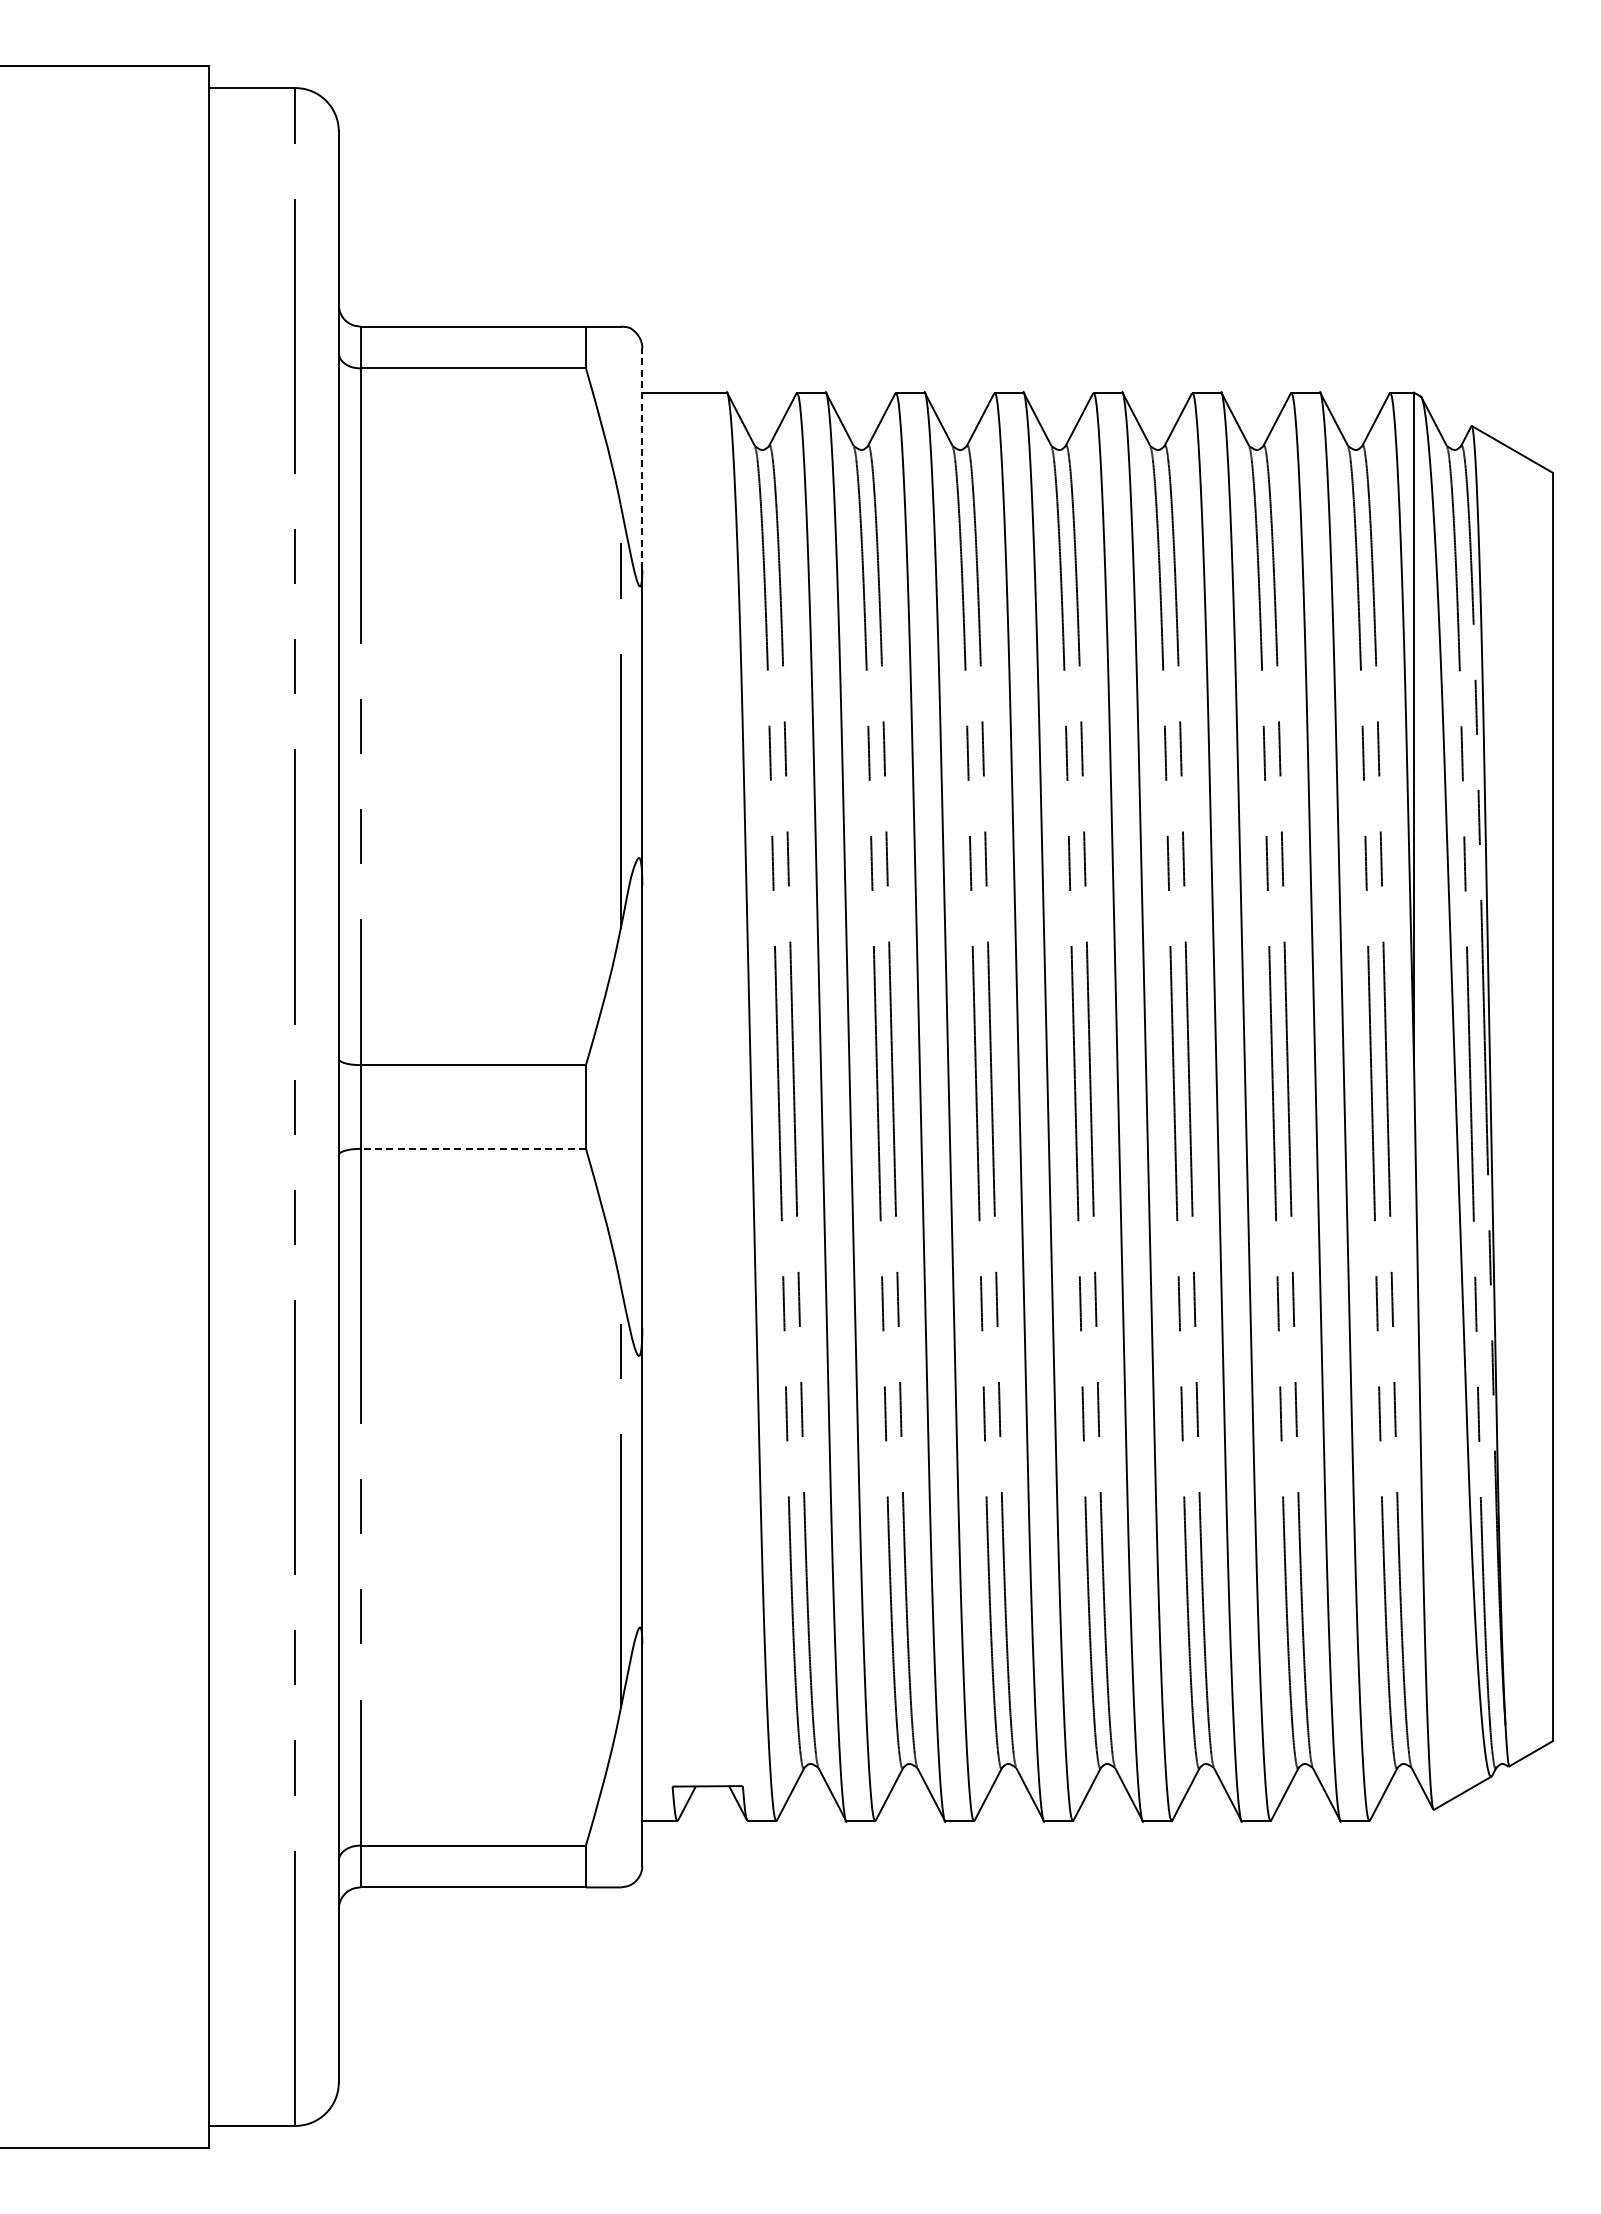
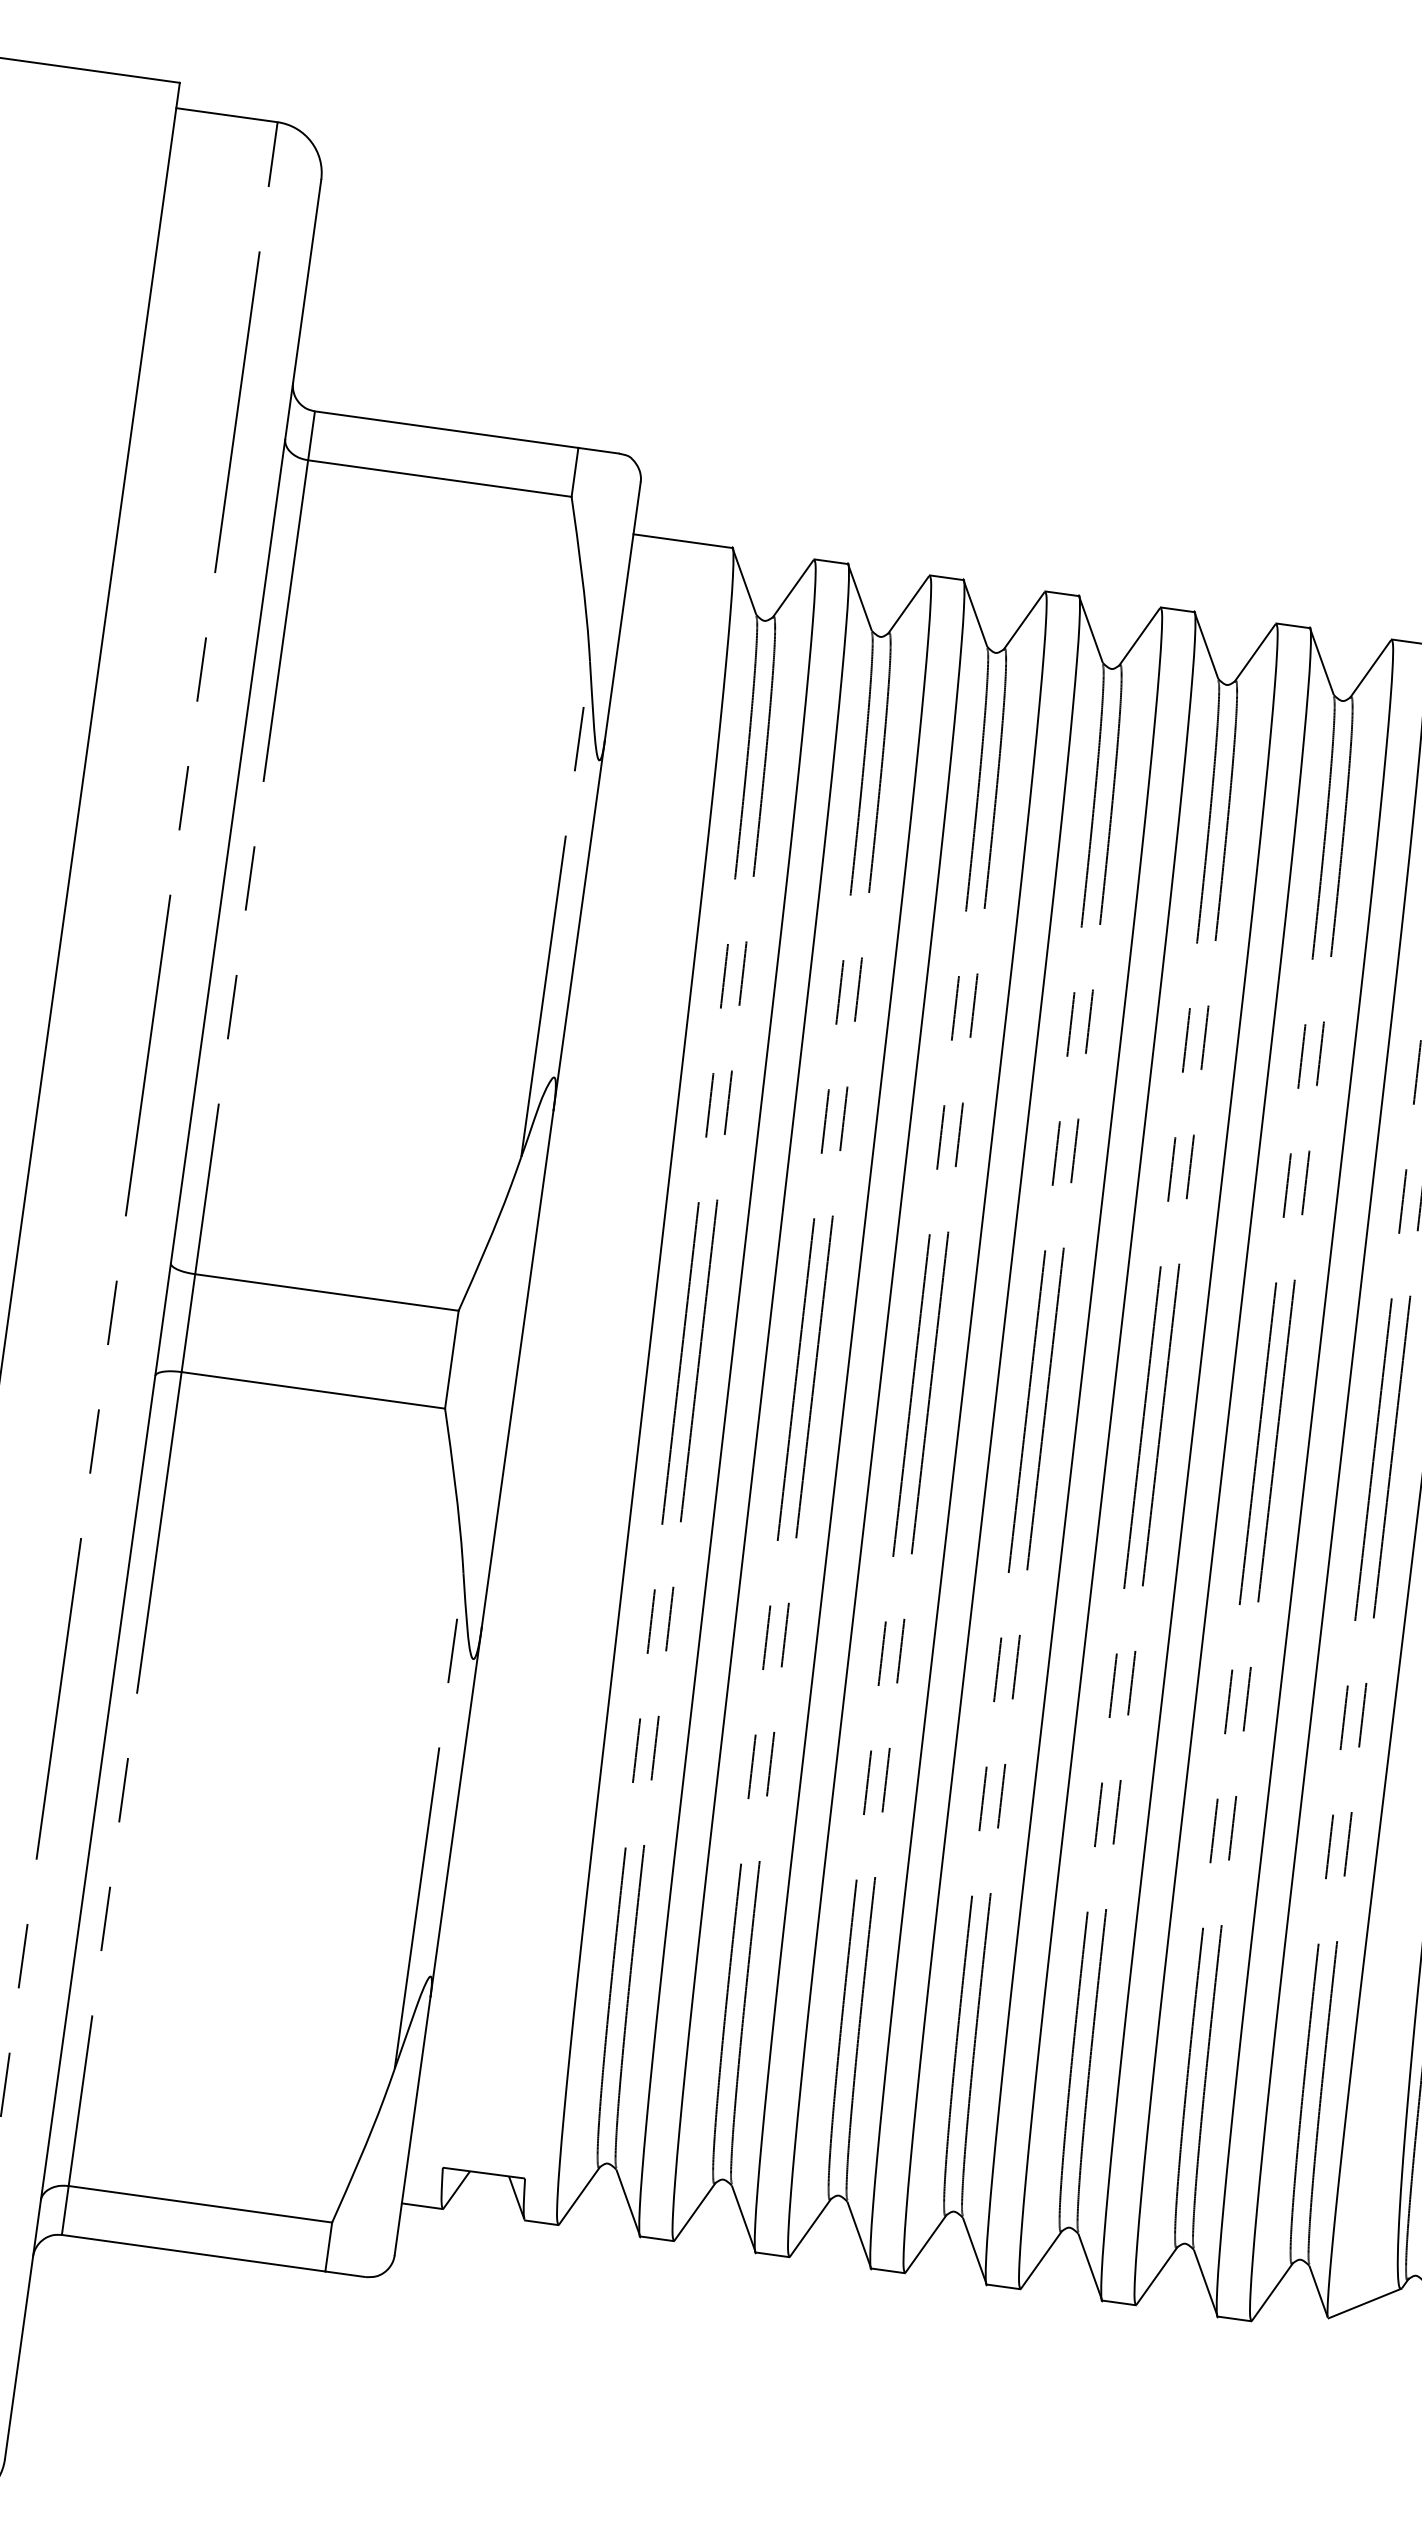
line: (642, 458) -> (623, 611), dashed -> solid
line: (473, 1148) -> (313, 1389), dashed -> solid

